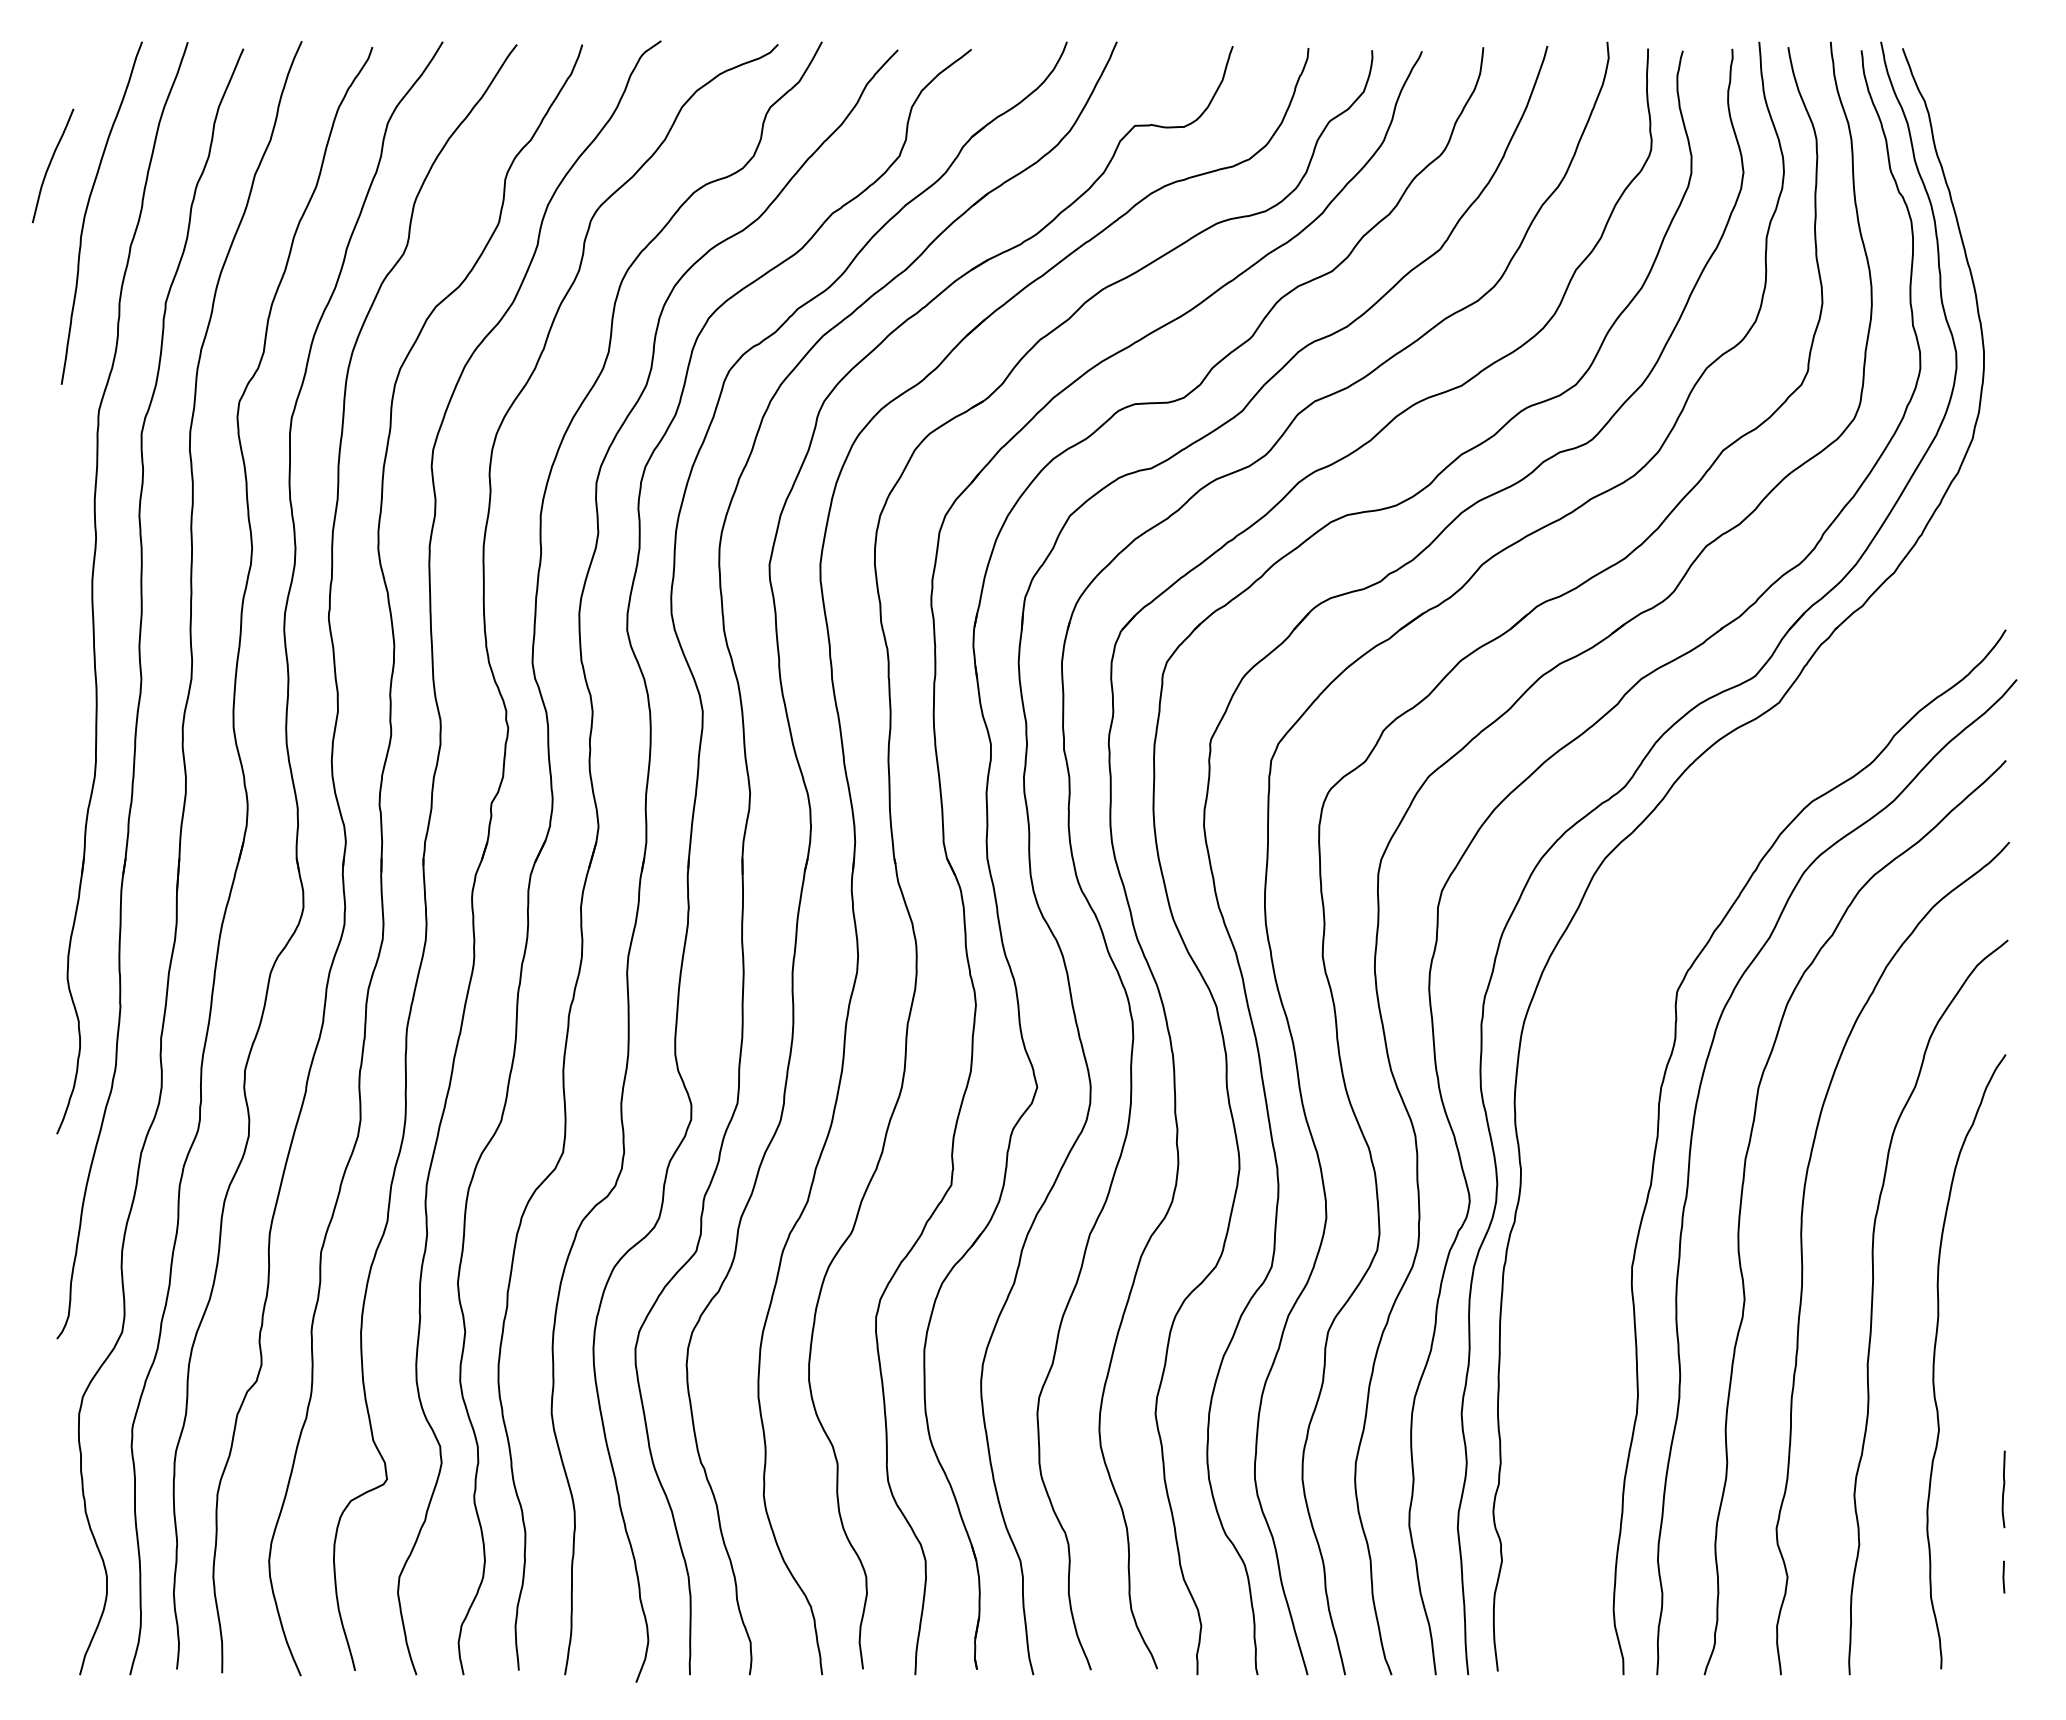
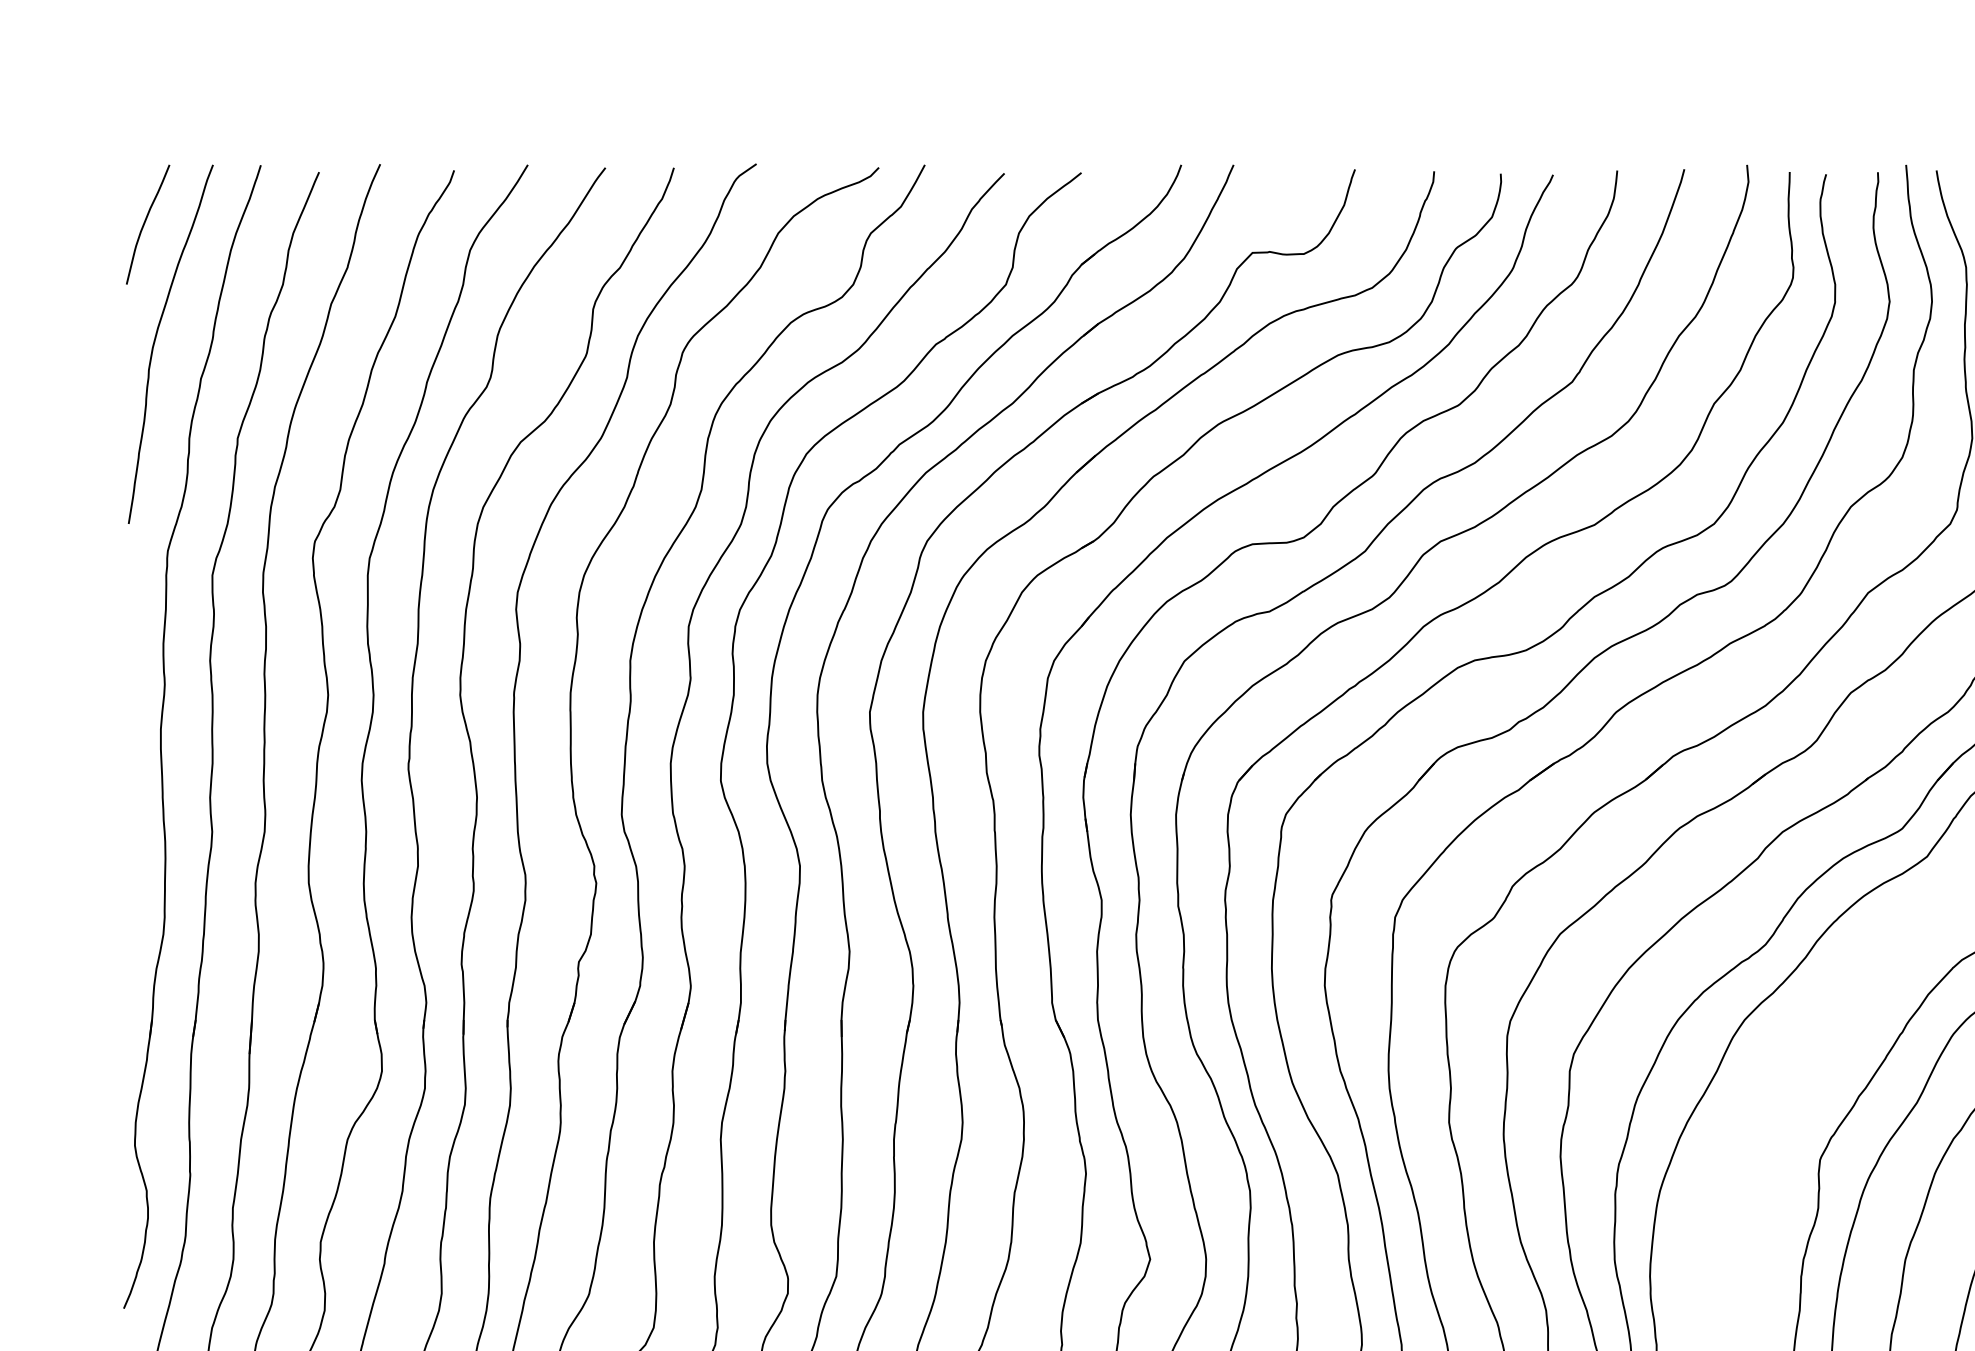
curve: (50, 165) -> (145, 224), moved

